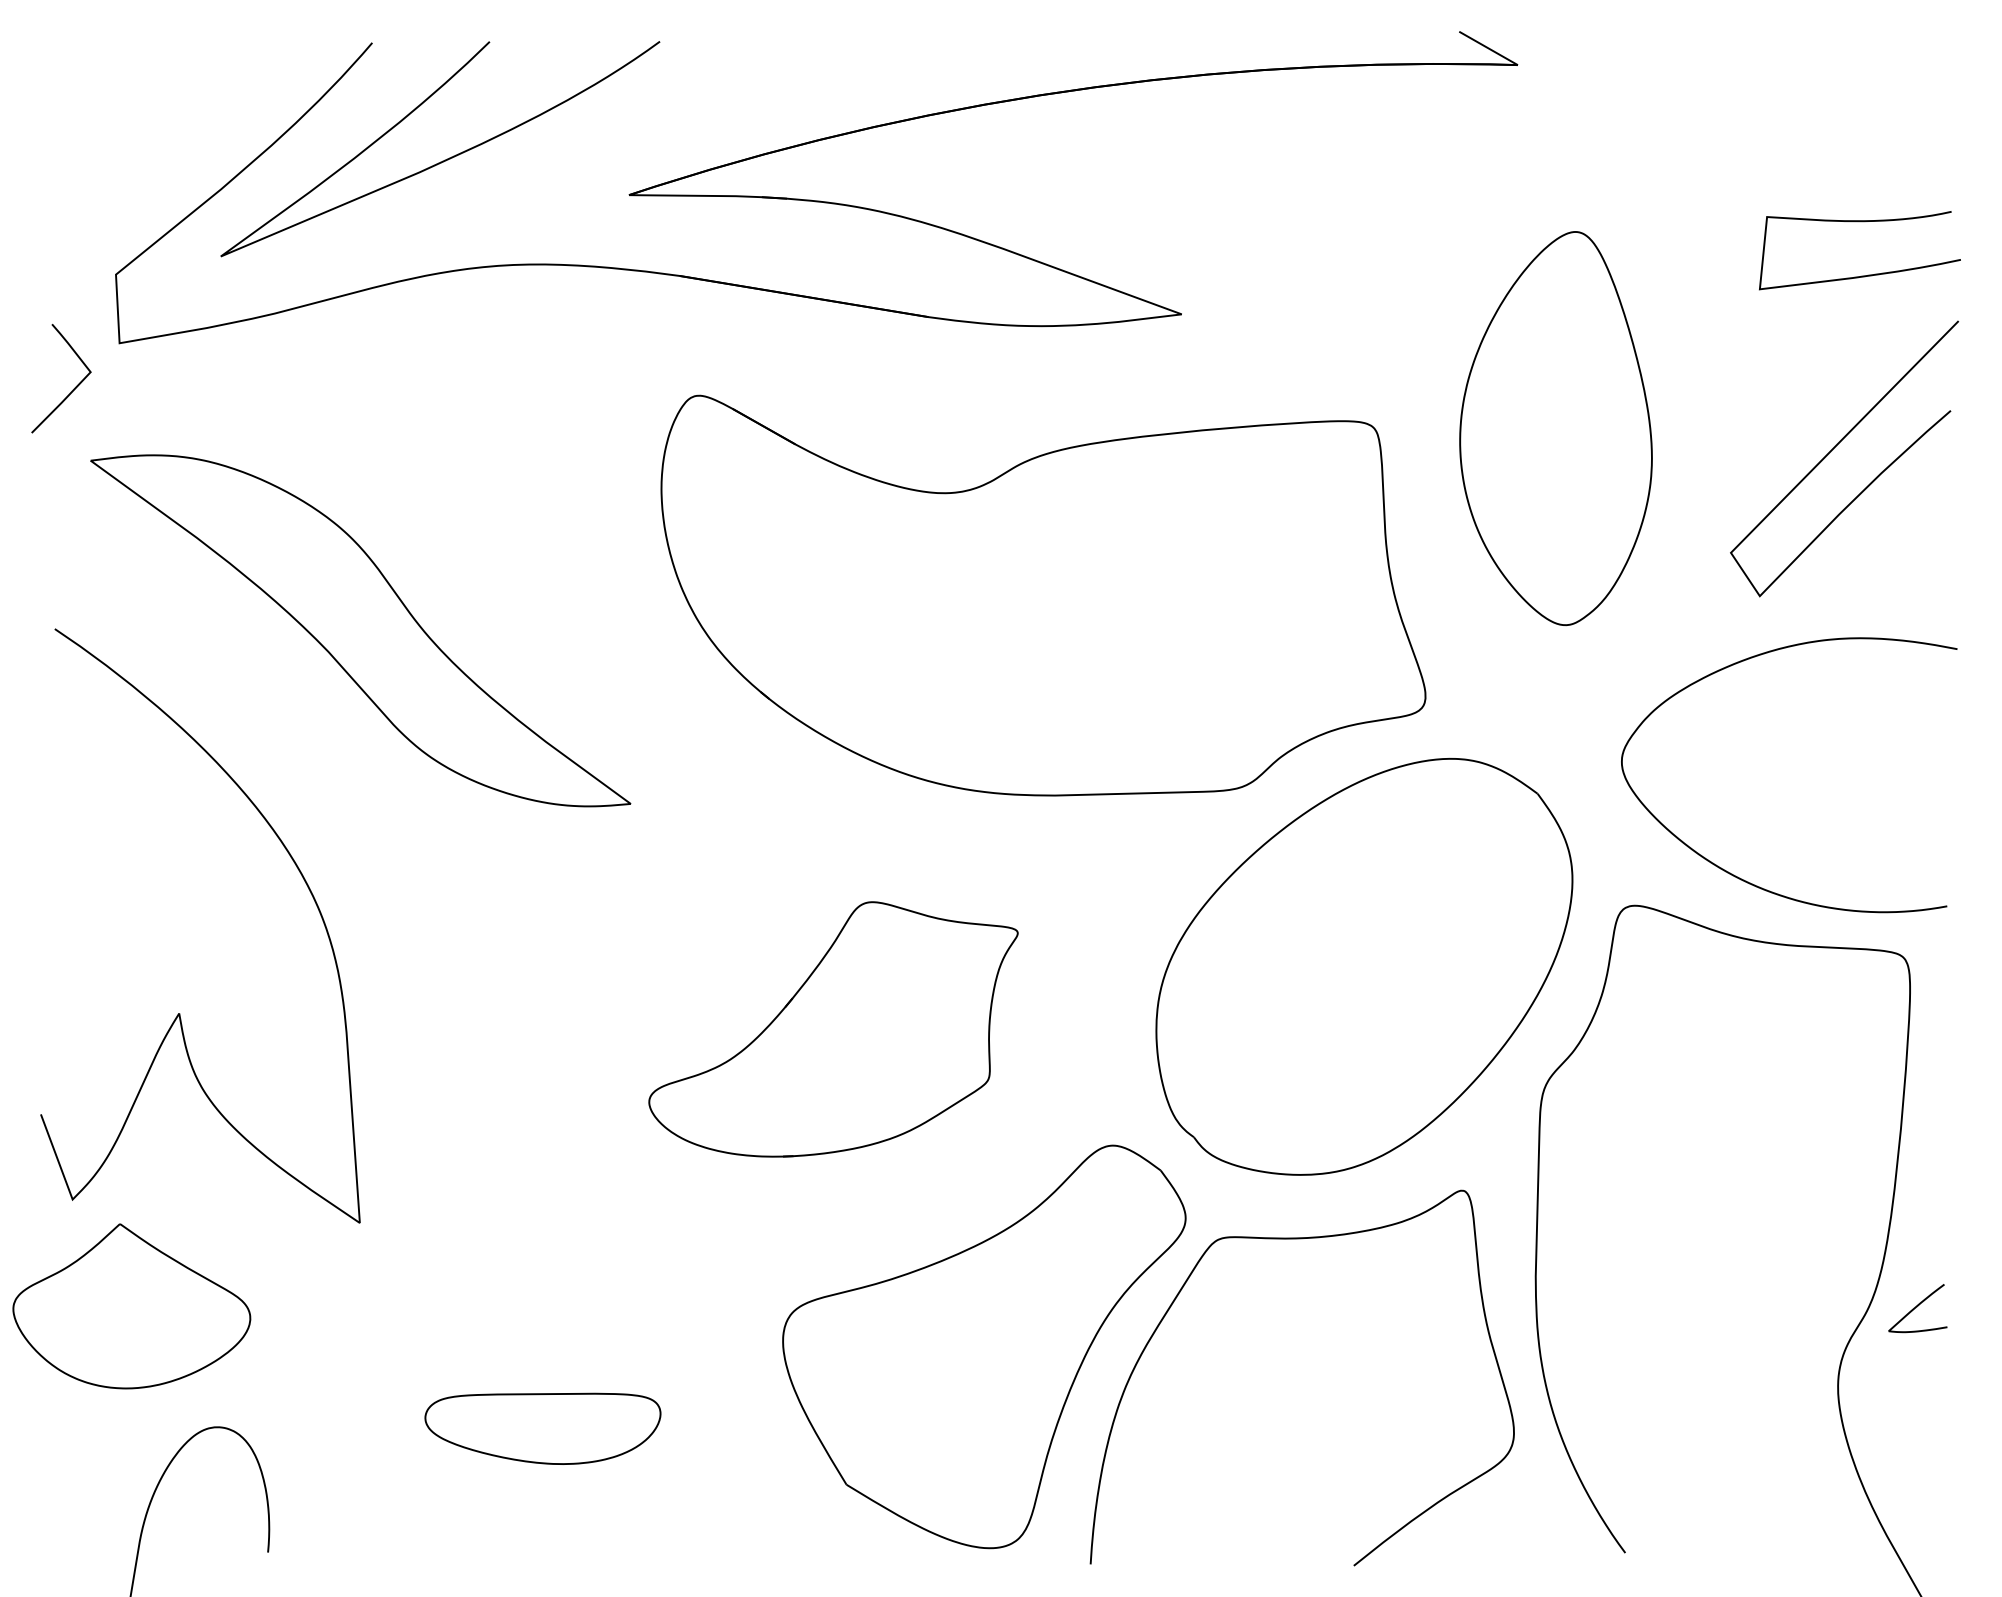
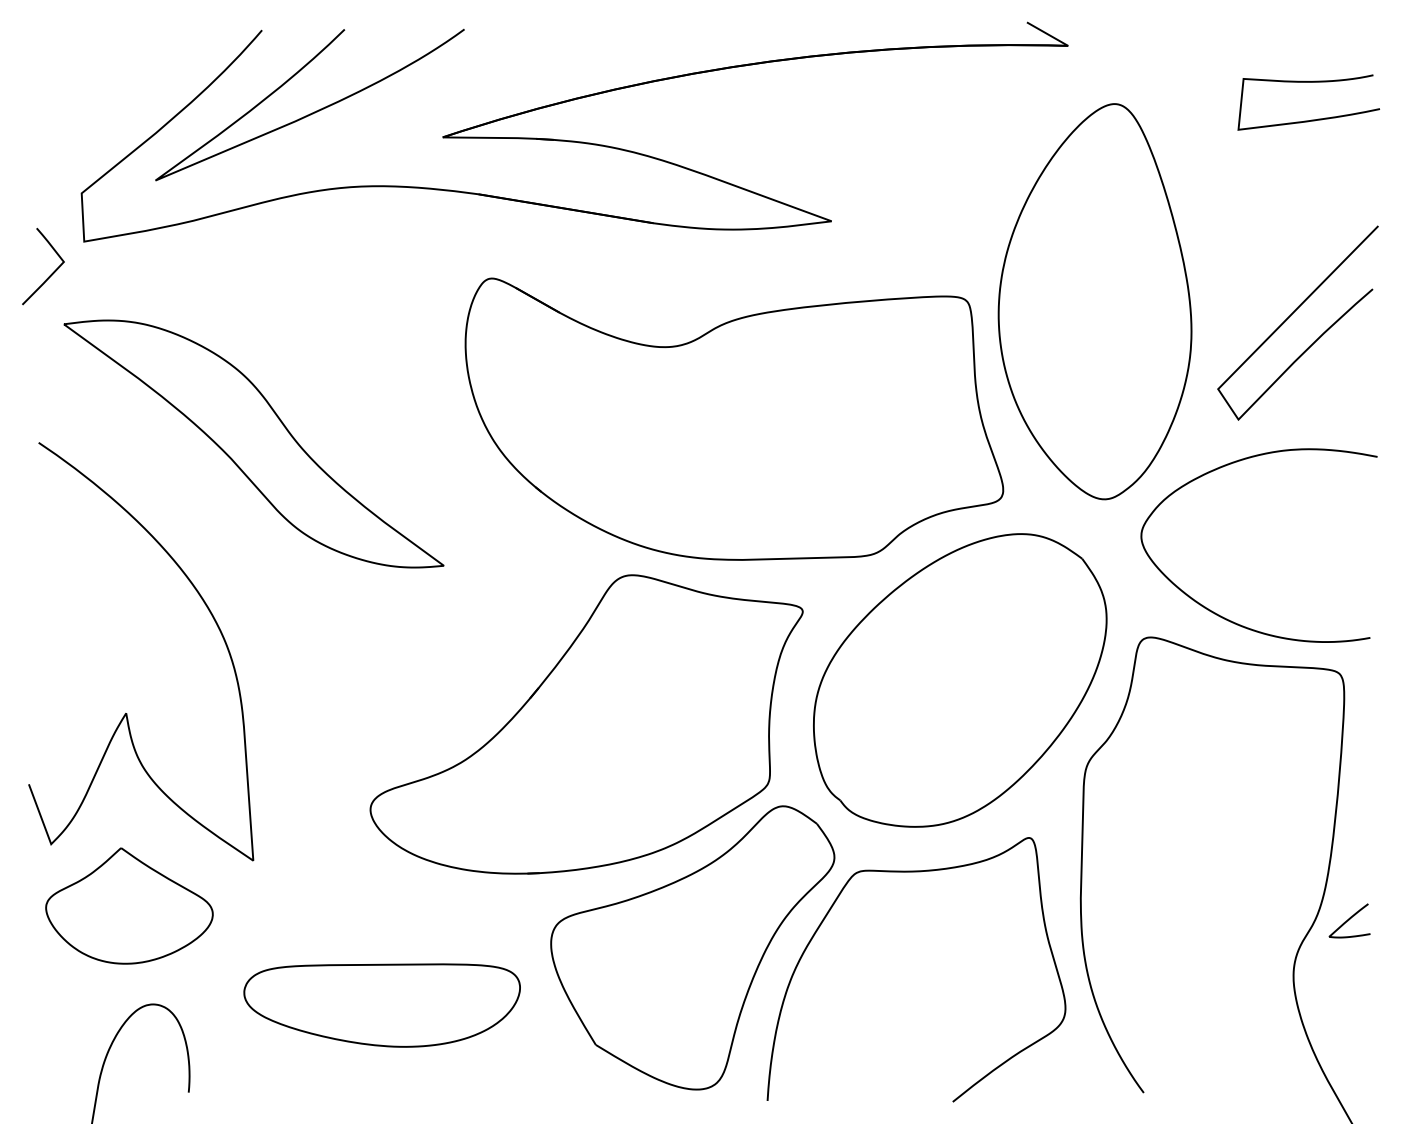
curve: (1861, 275) -> (1310, 120), moved
part: (1555, 428) -> (1094, 301), size x1.43
part: (833, 1029) -> (586, 724), size x1.67
part: (131, 1306) -> (129, 906), moved
part: (542, 1428) -> (381, 1005), size x1.67

